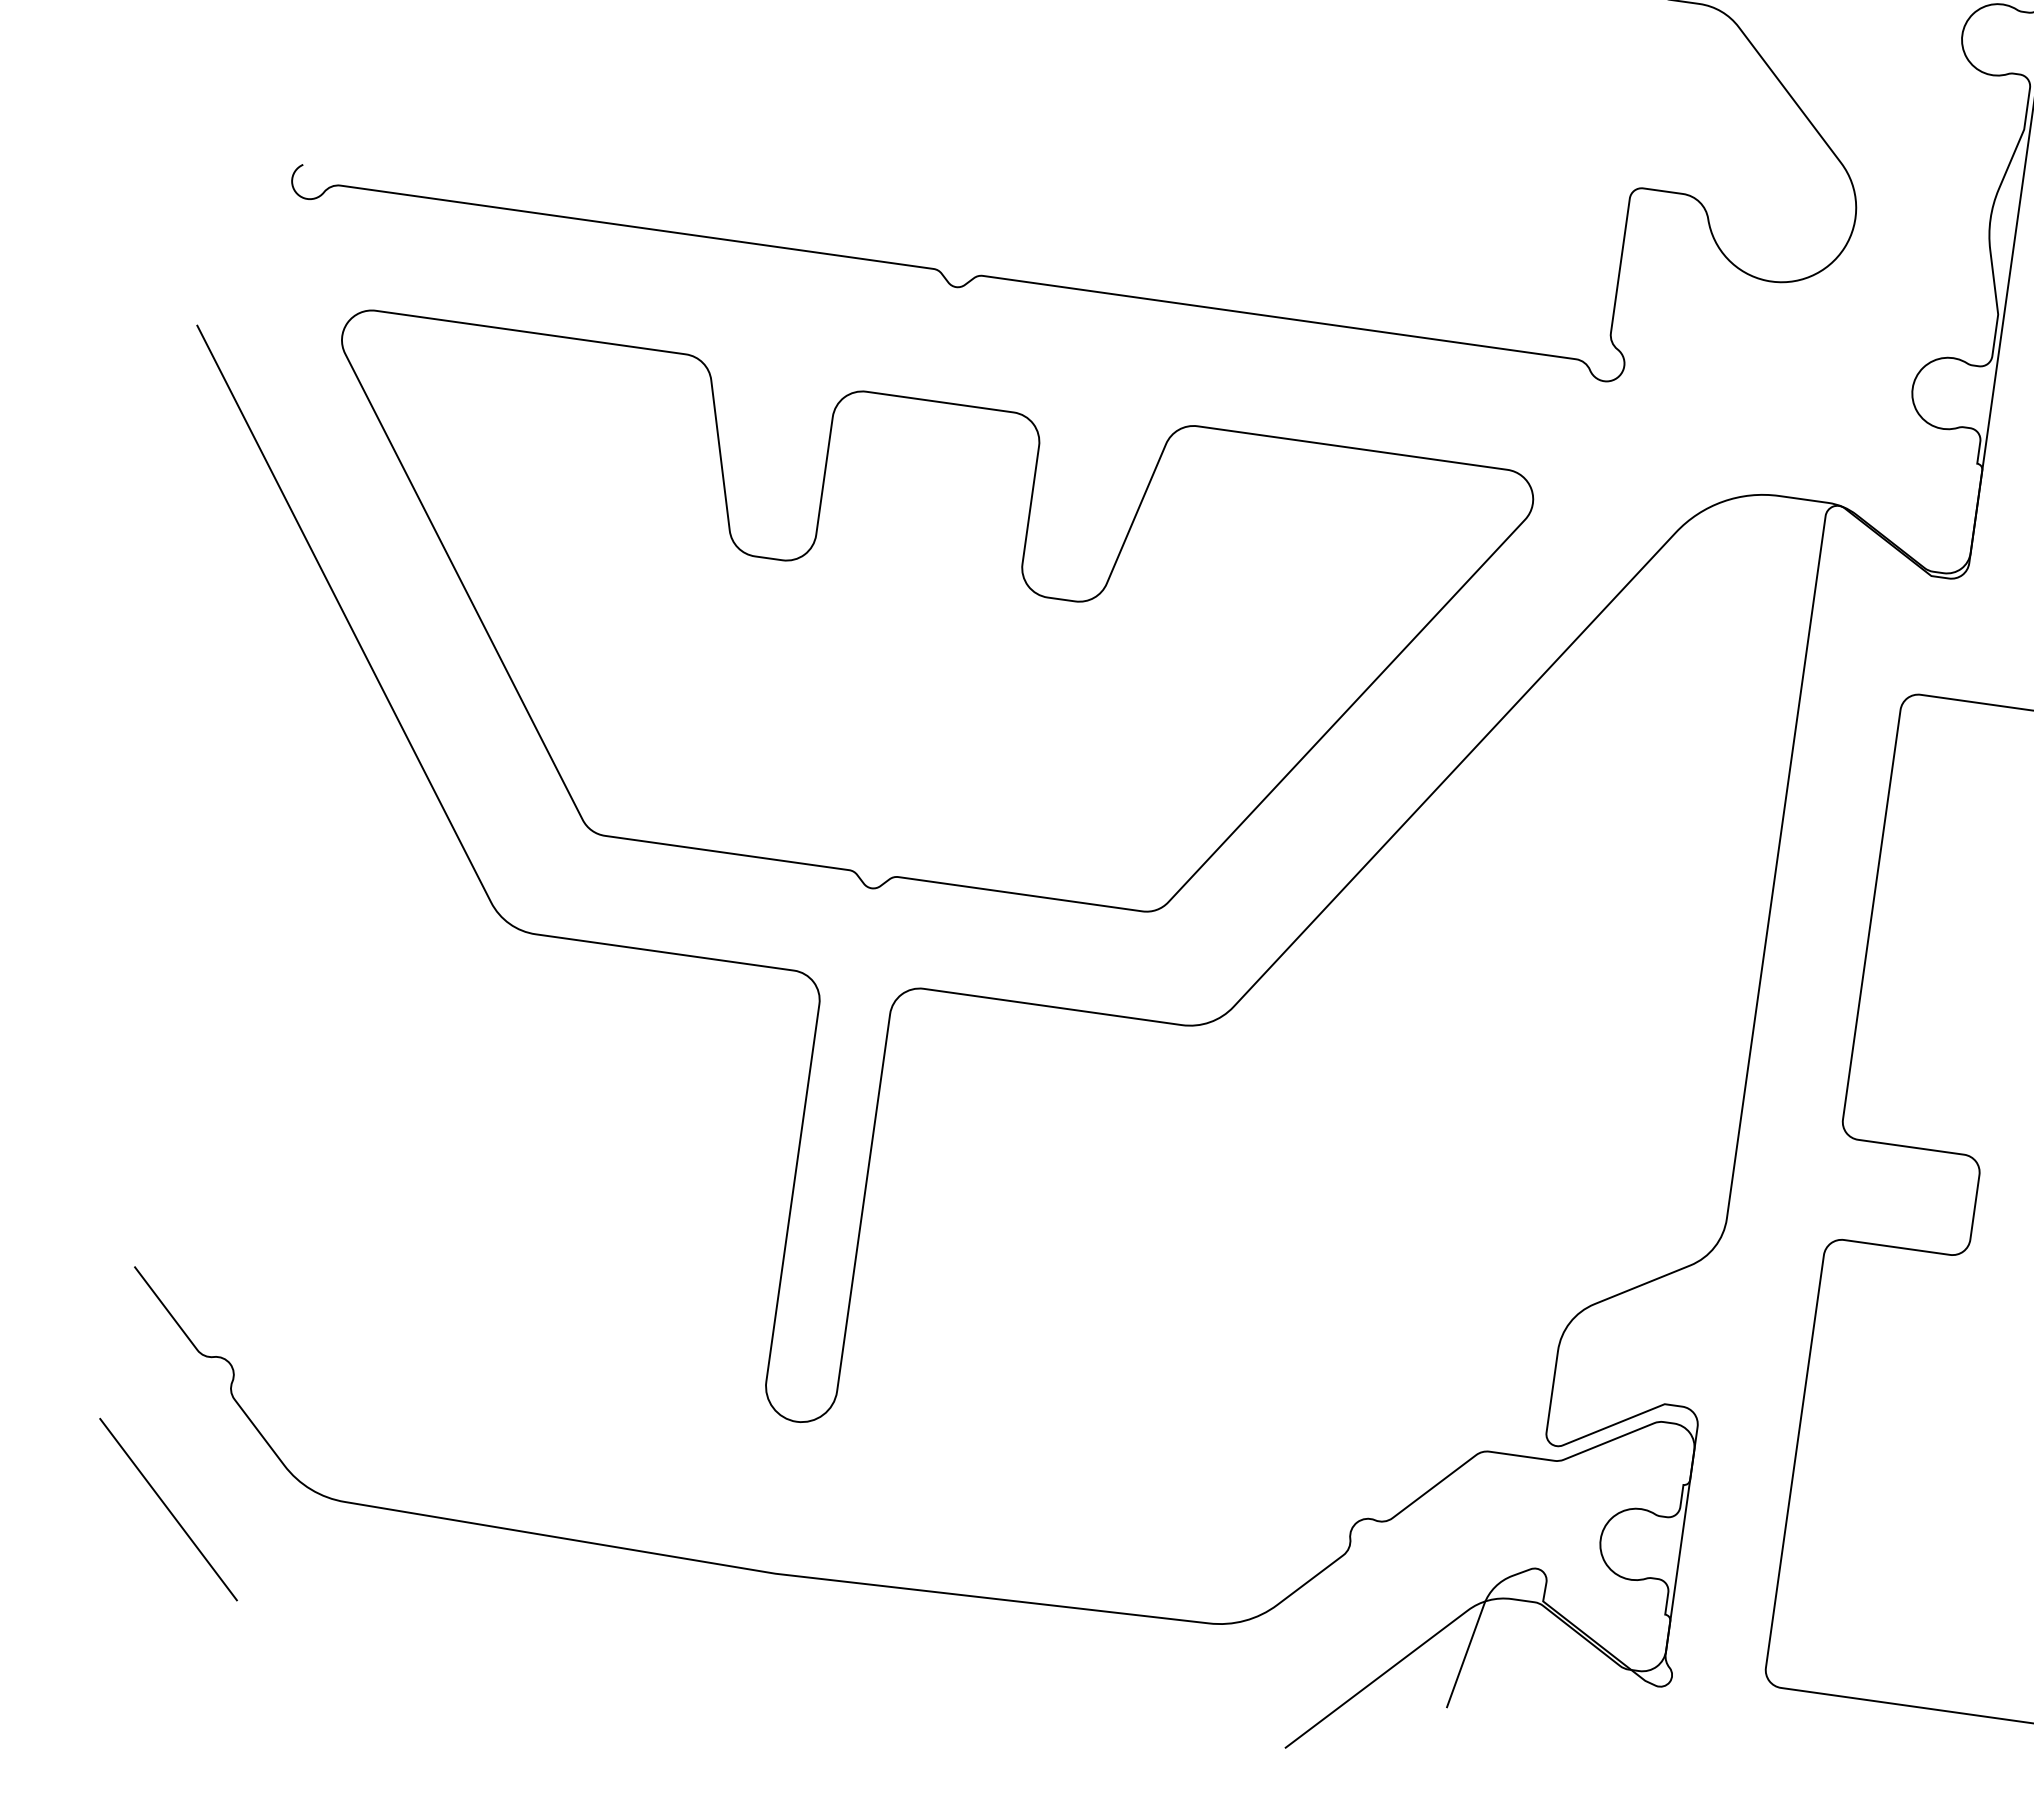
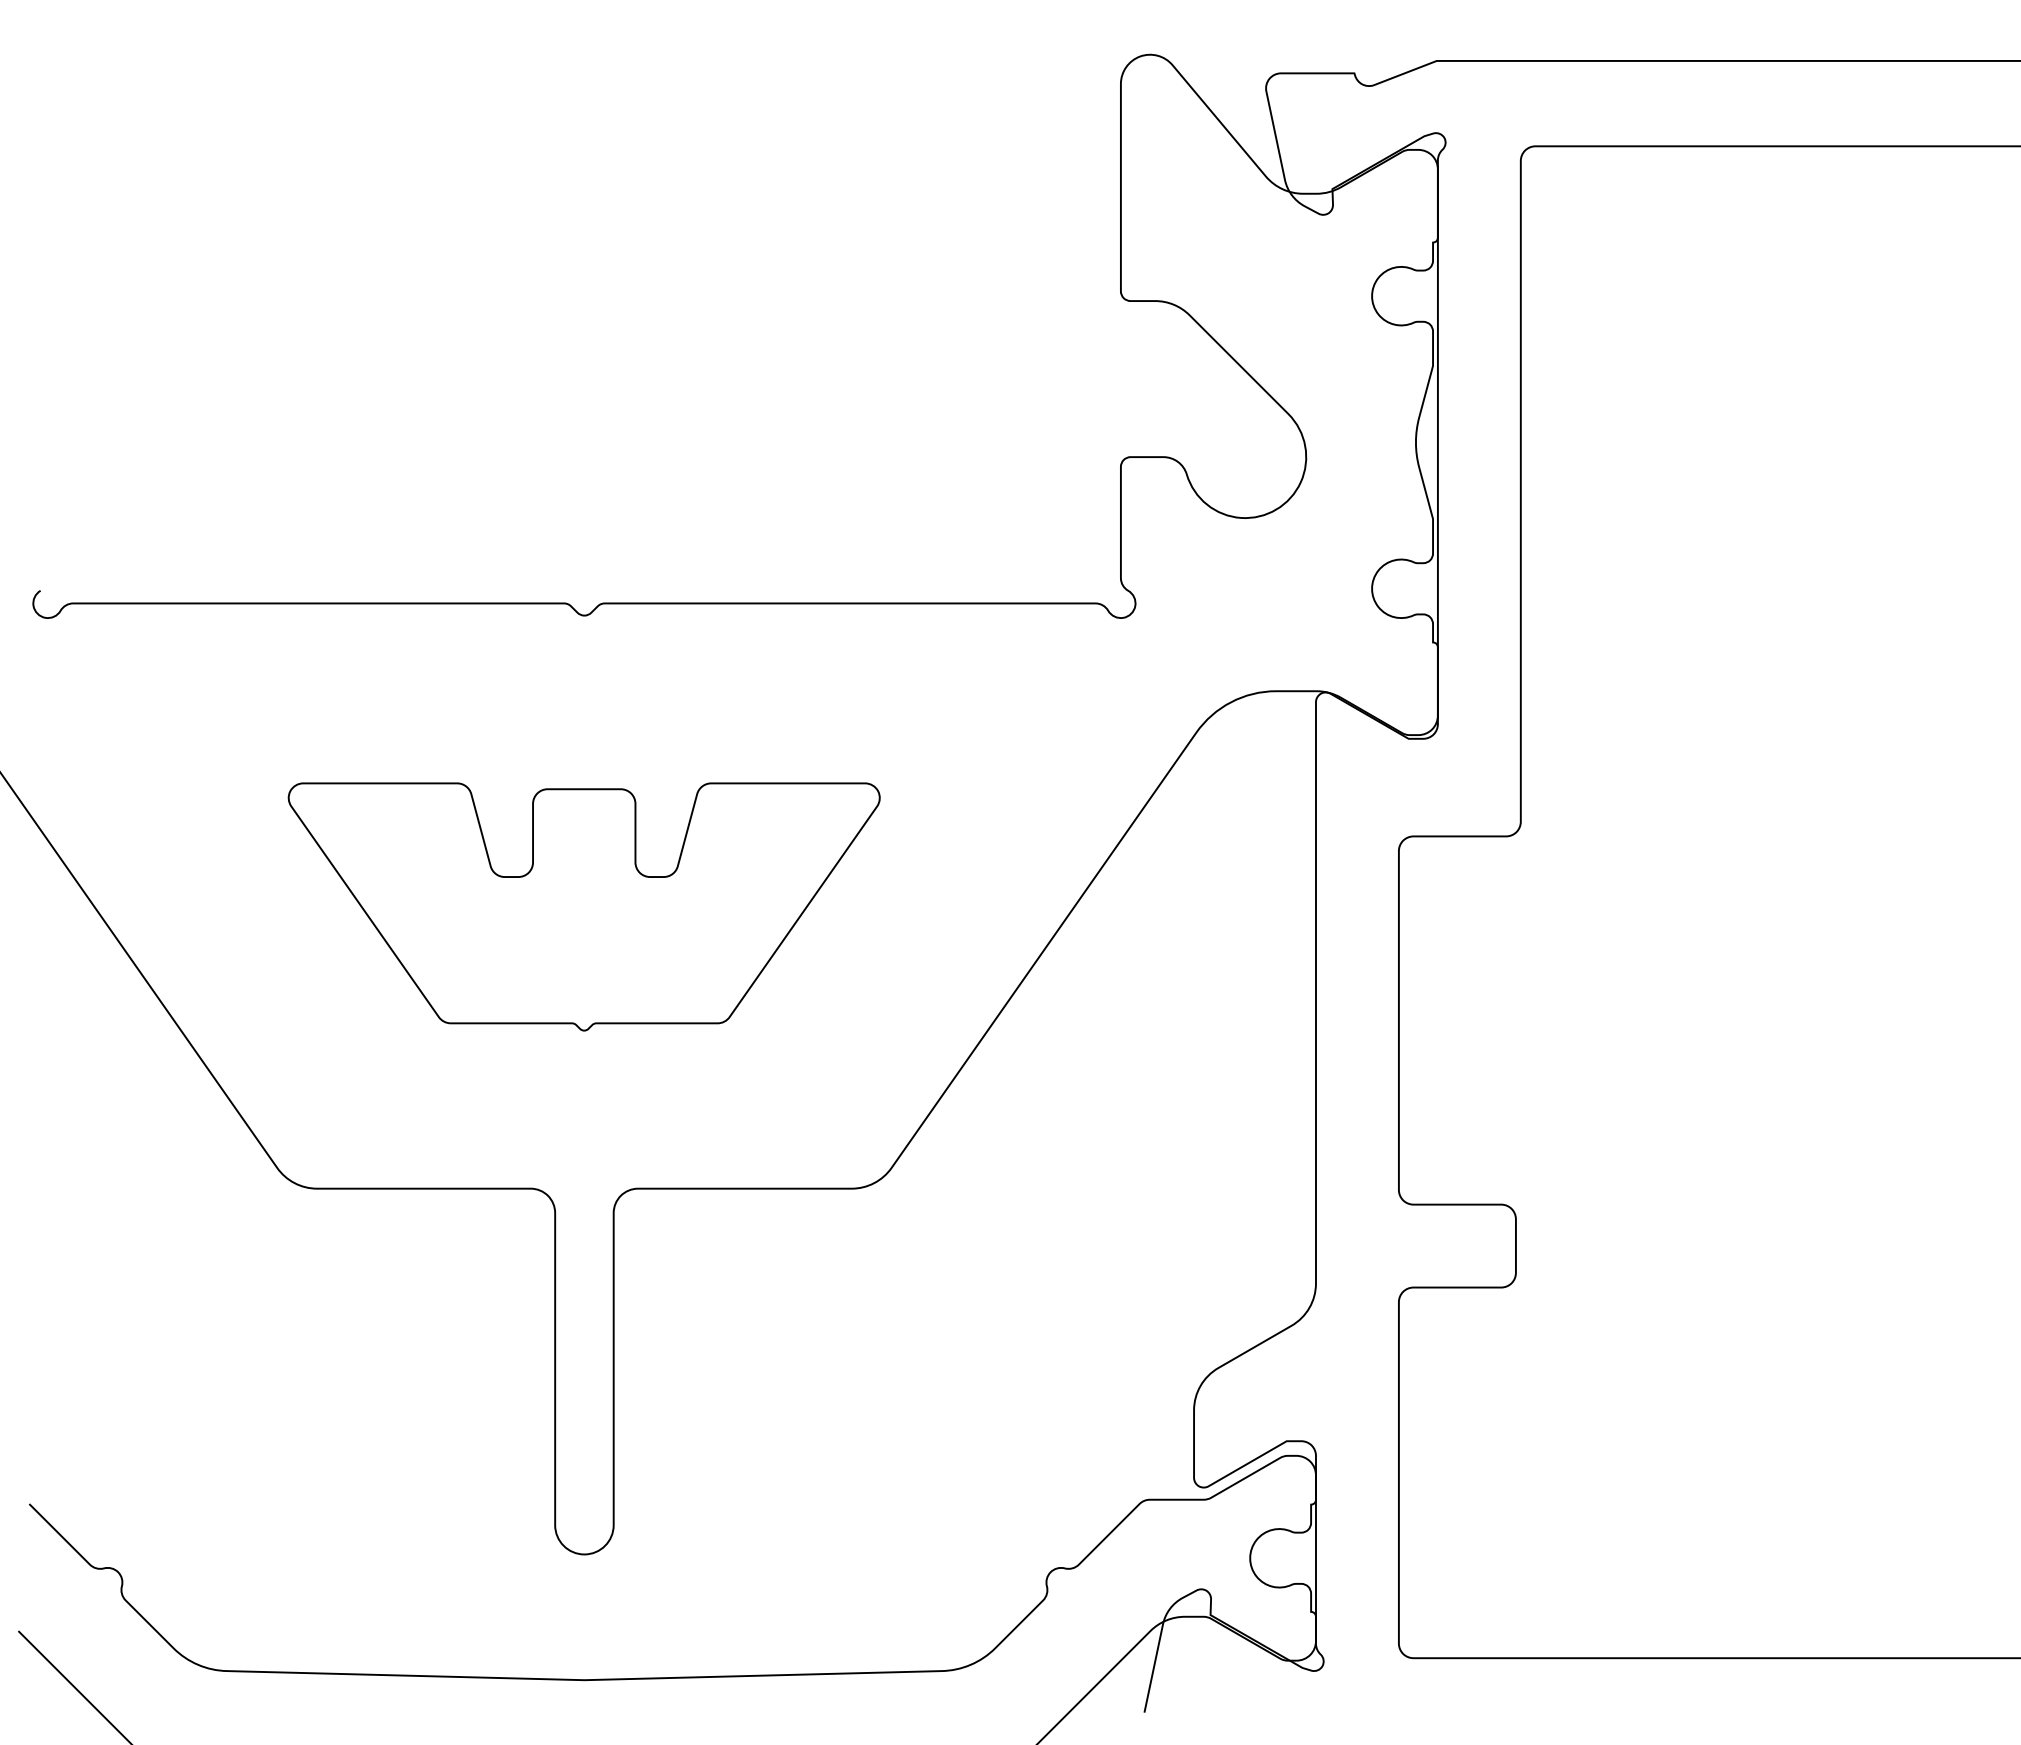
part: (905, 638) -> (583, 906), size x0.6

